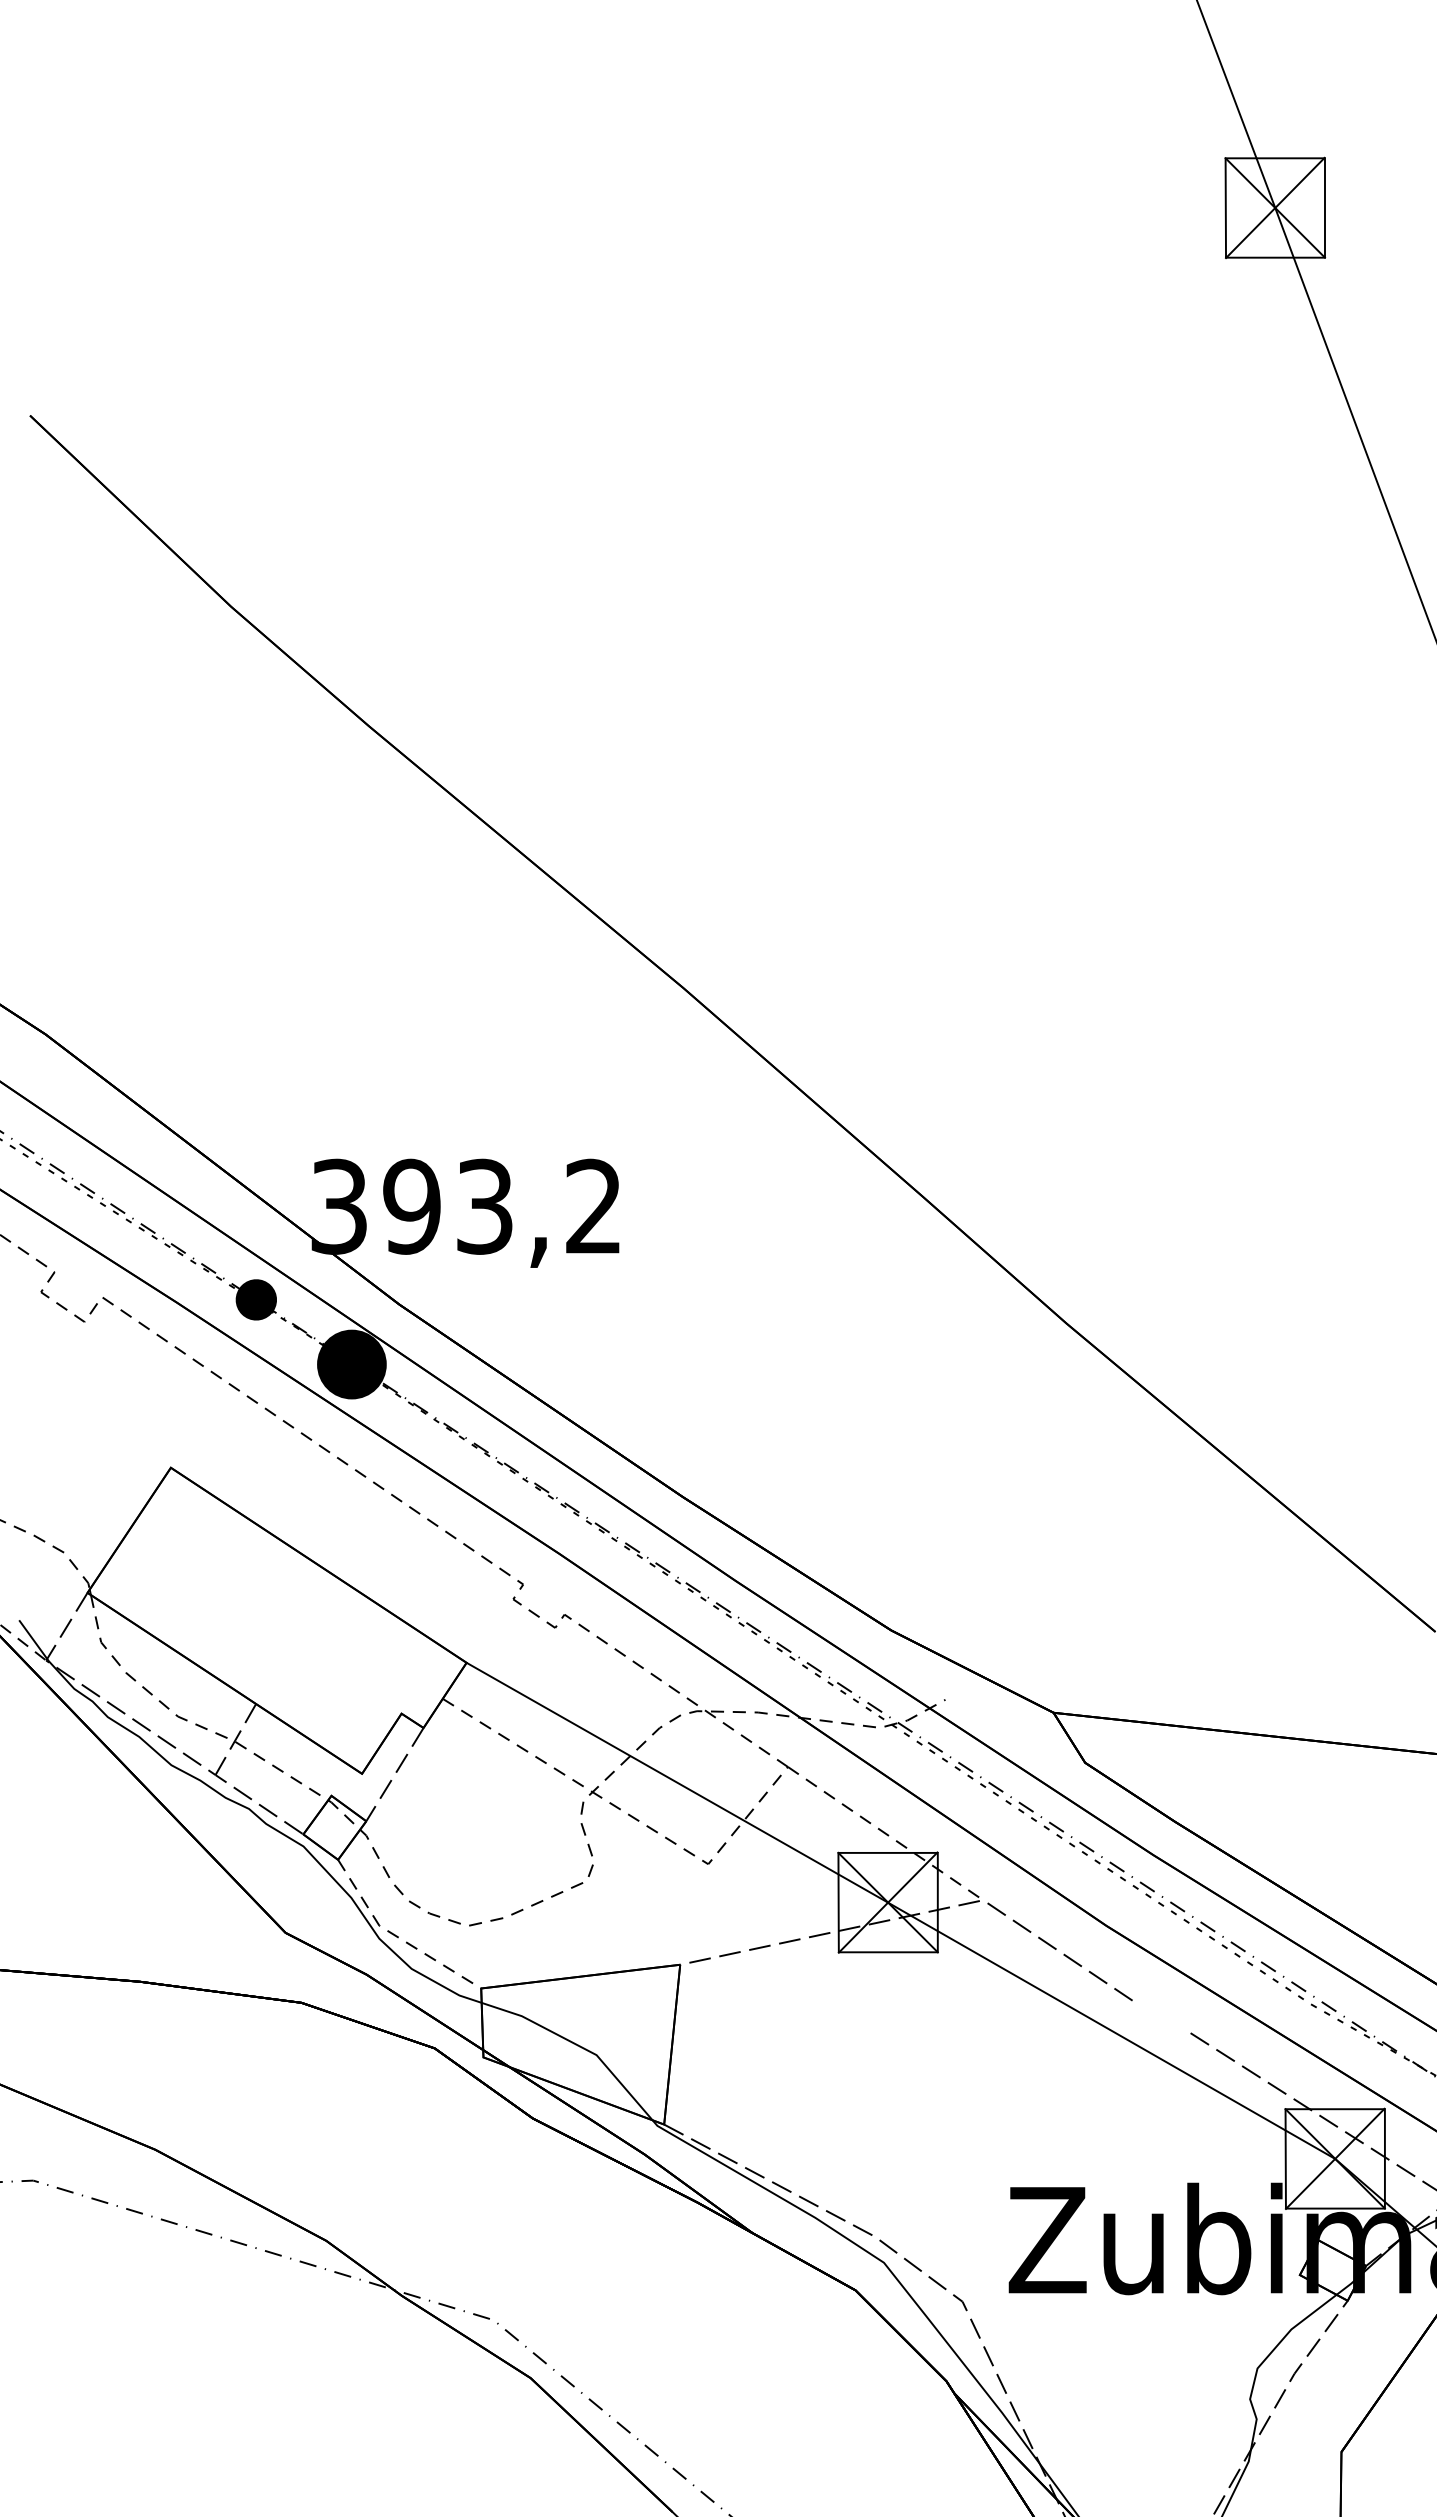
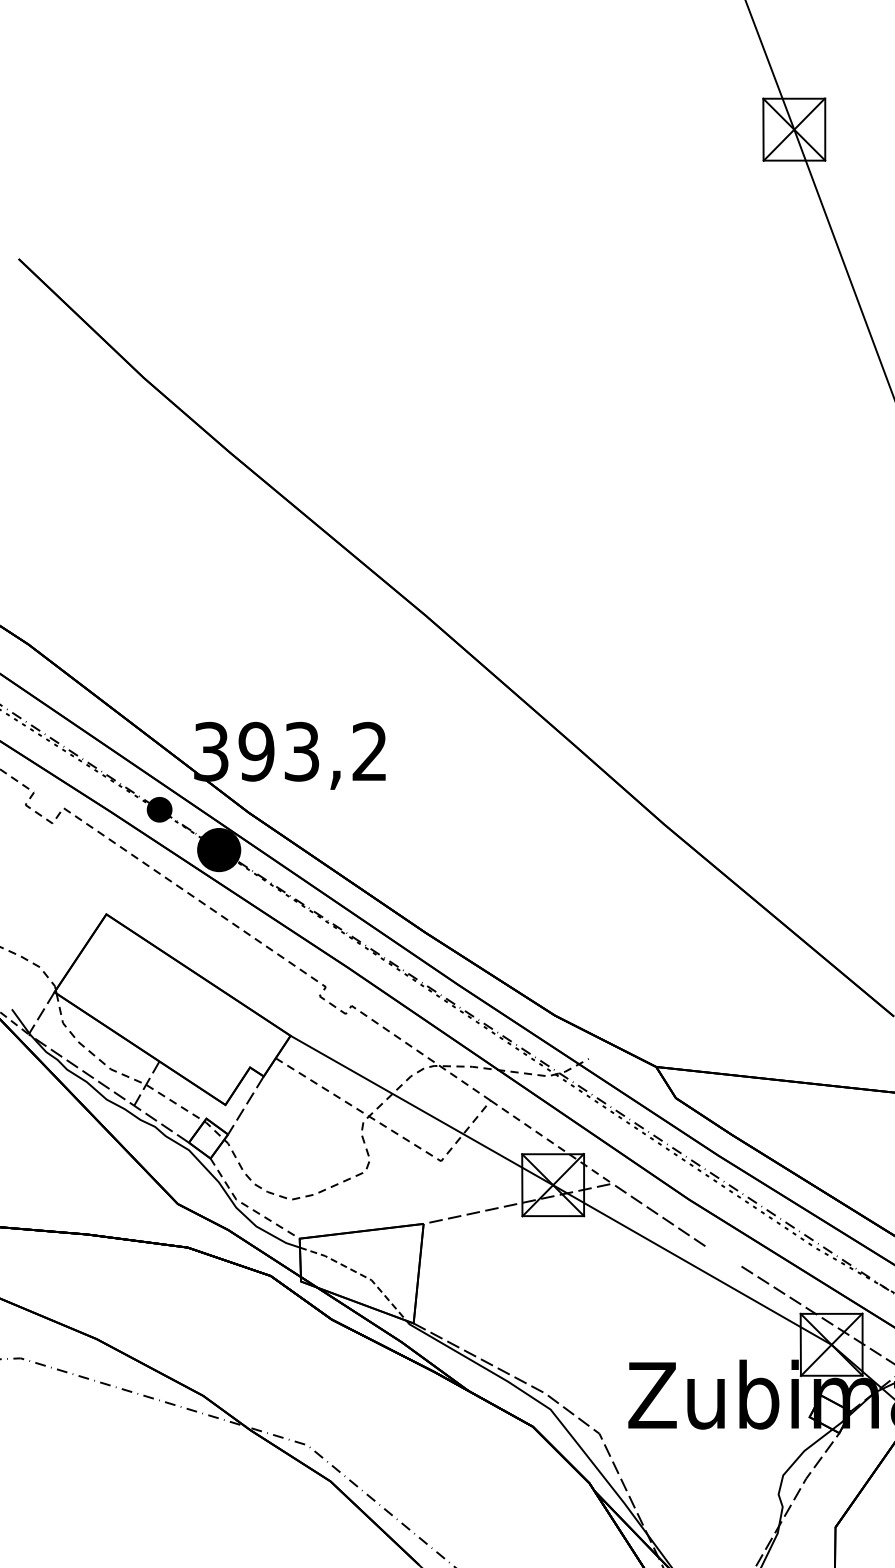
line: (578, 2045) -> (360, 1274), solid -> dashed

